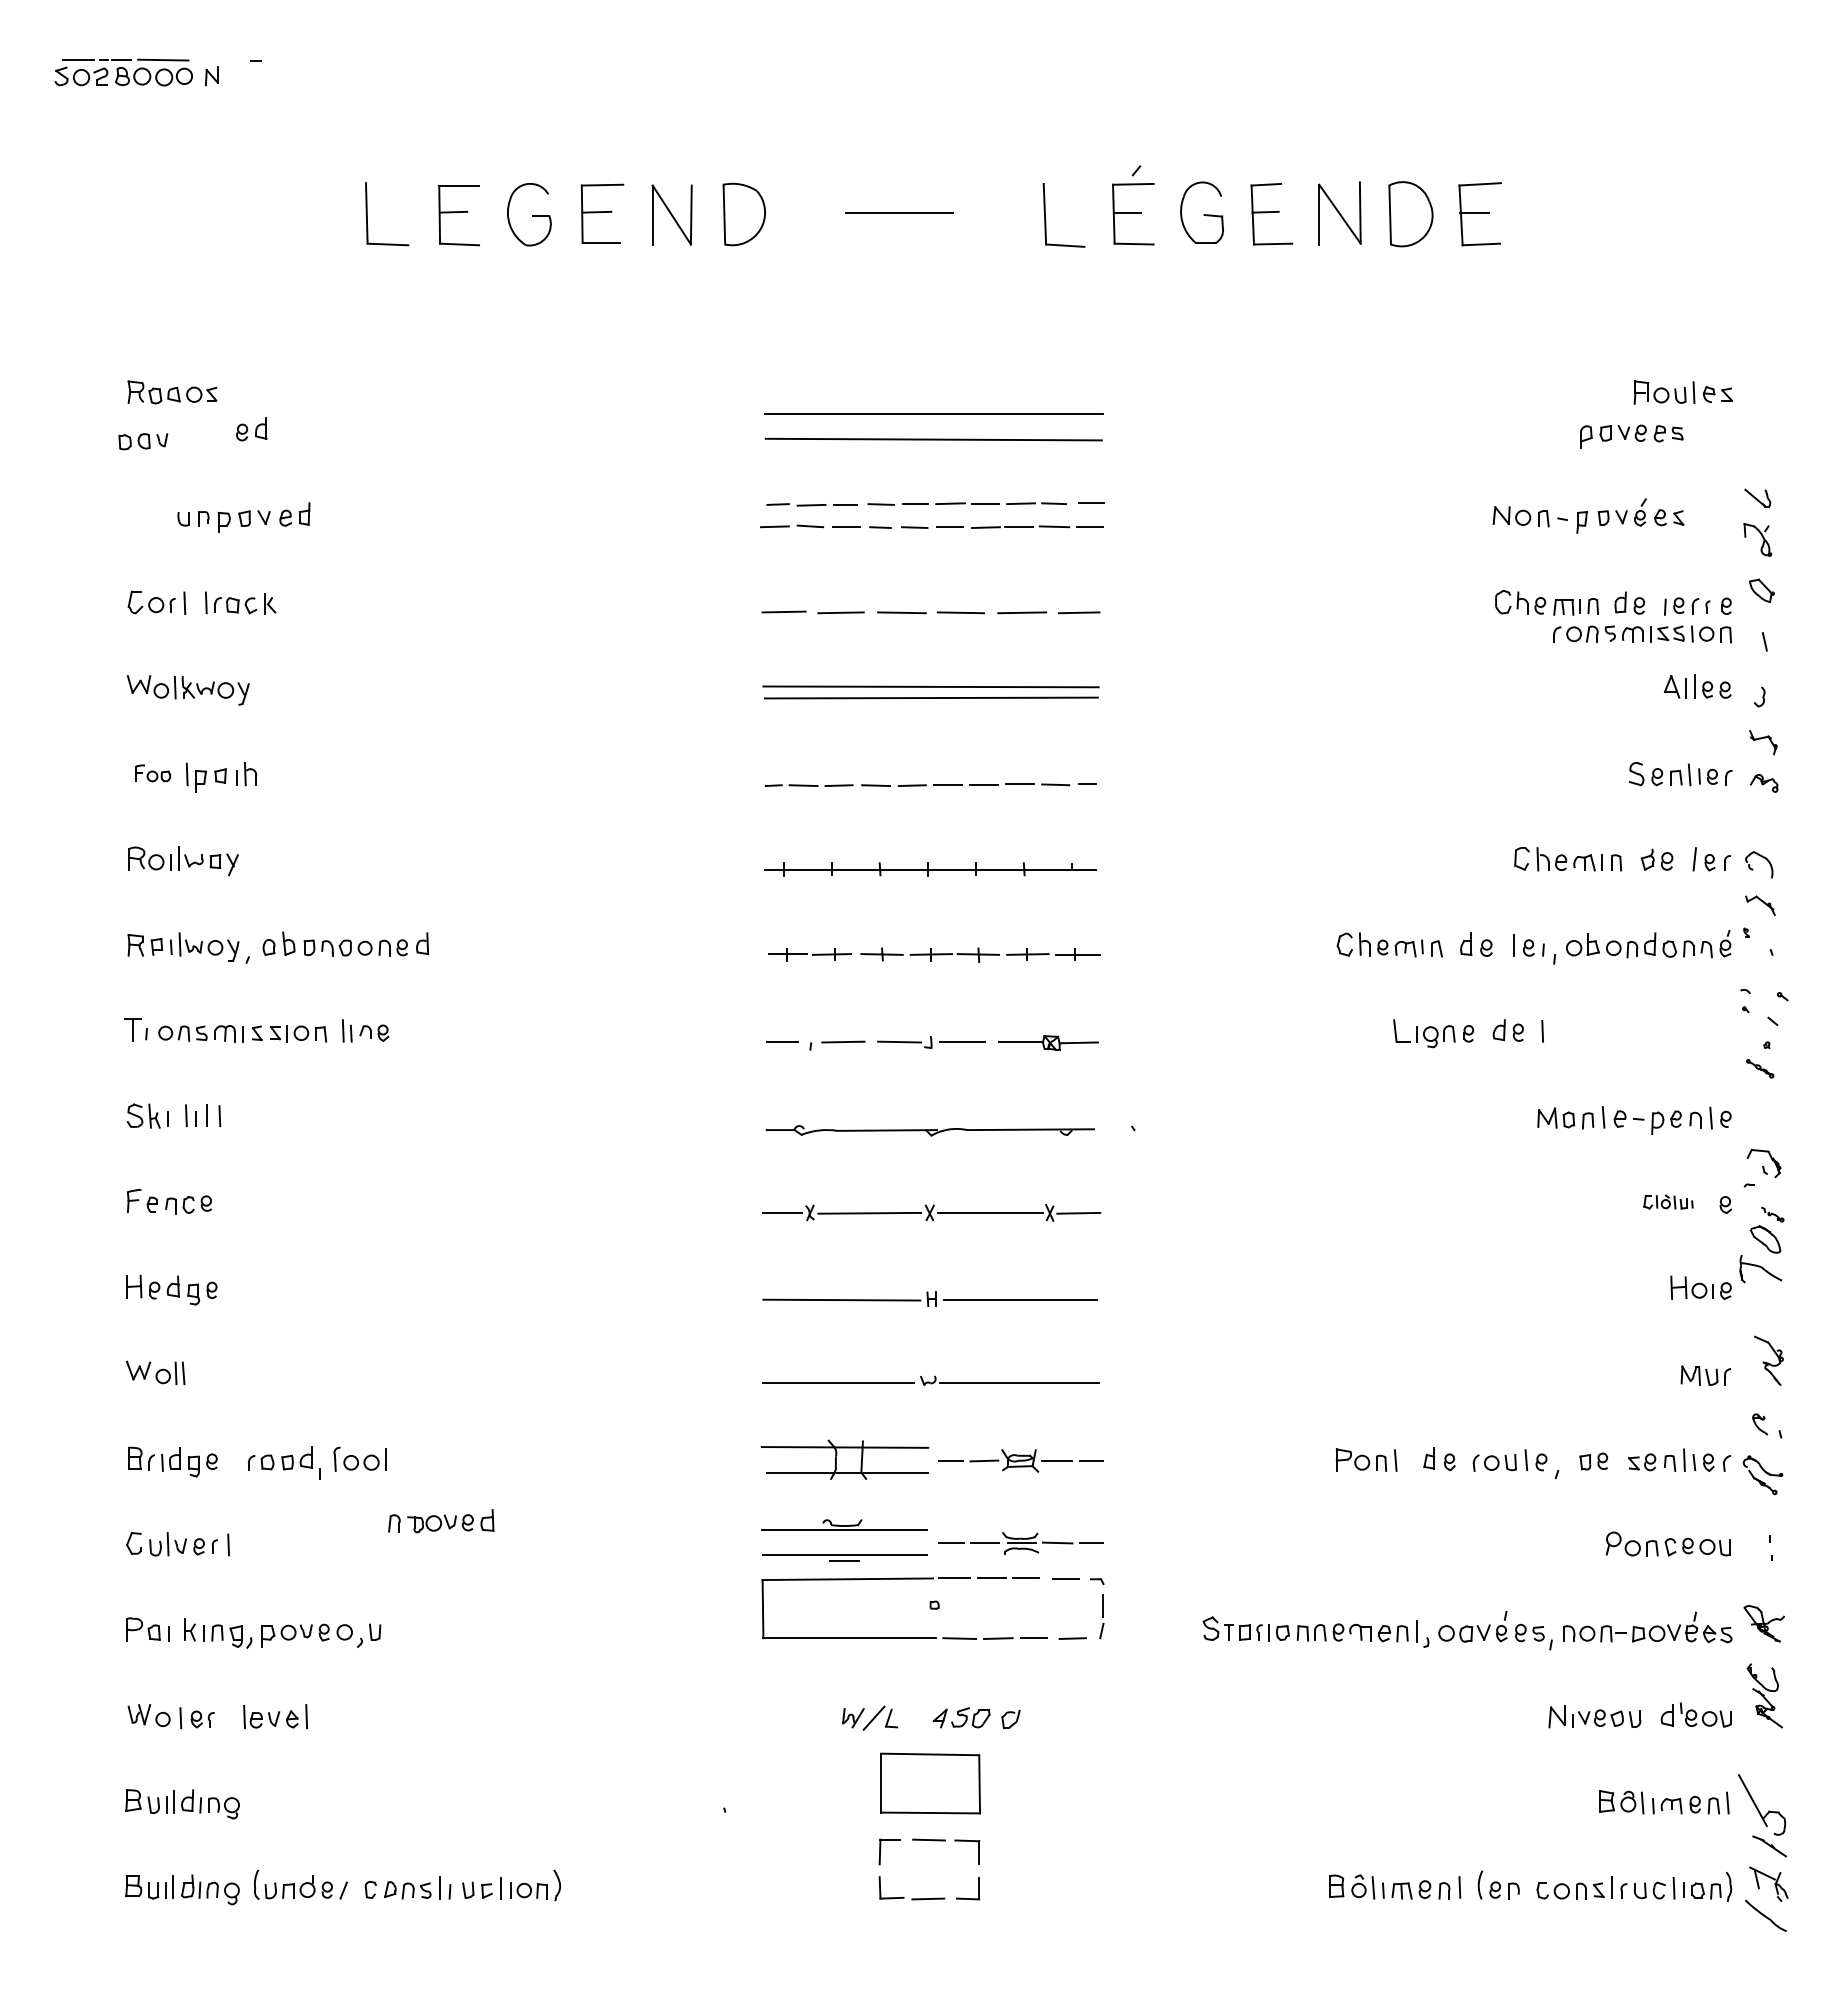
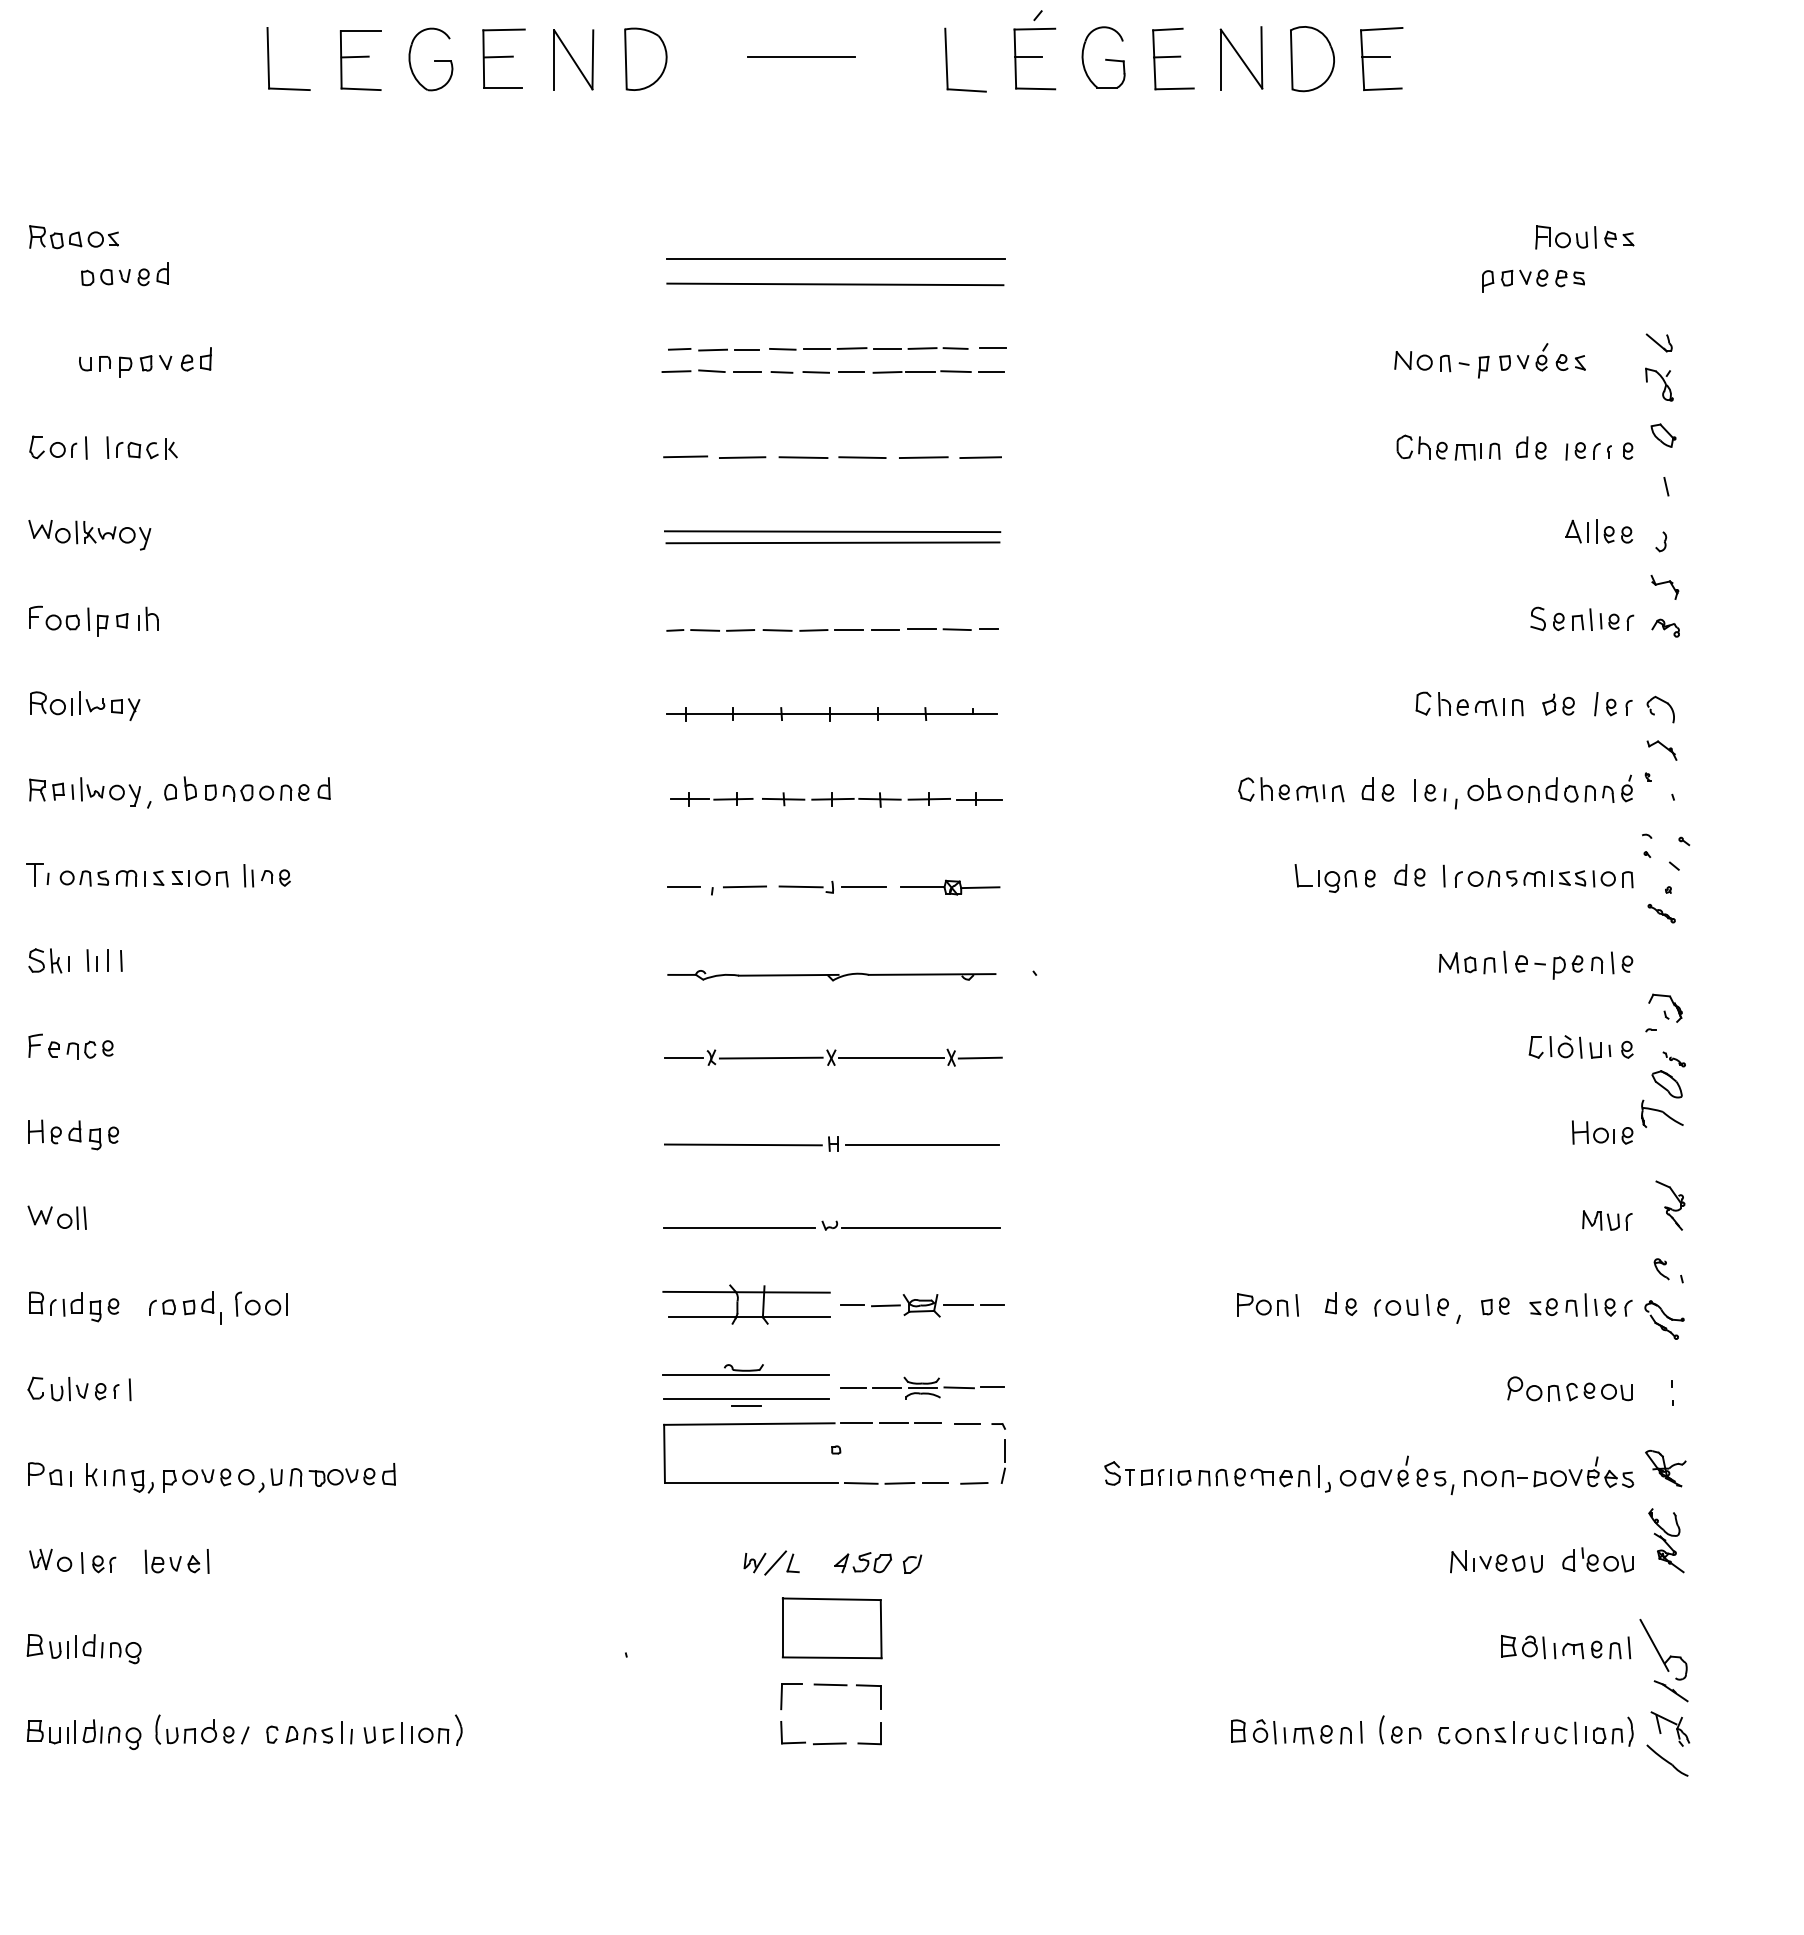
part: (143, 441) -> (106, 277), moved
part: (1642, 634) -> (1544, 879), moved
part: (153, 773) -> (55, 618), size x1.43
part: (1668, 1201) -> (1570, 1046), size x1.67
part: (441, 1521) -> (343, 1475), moved

